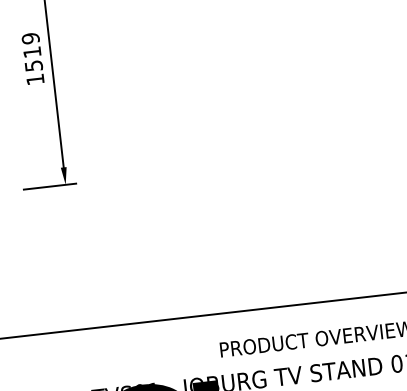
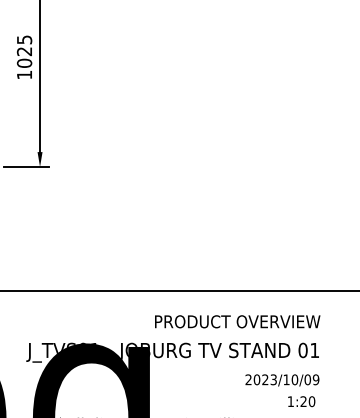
text: (32, 52) -> (24, 51), 1519 -> 1025

